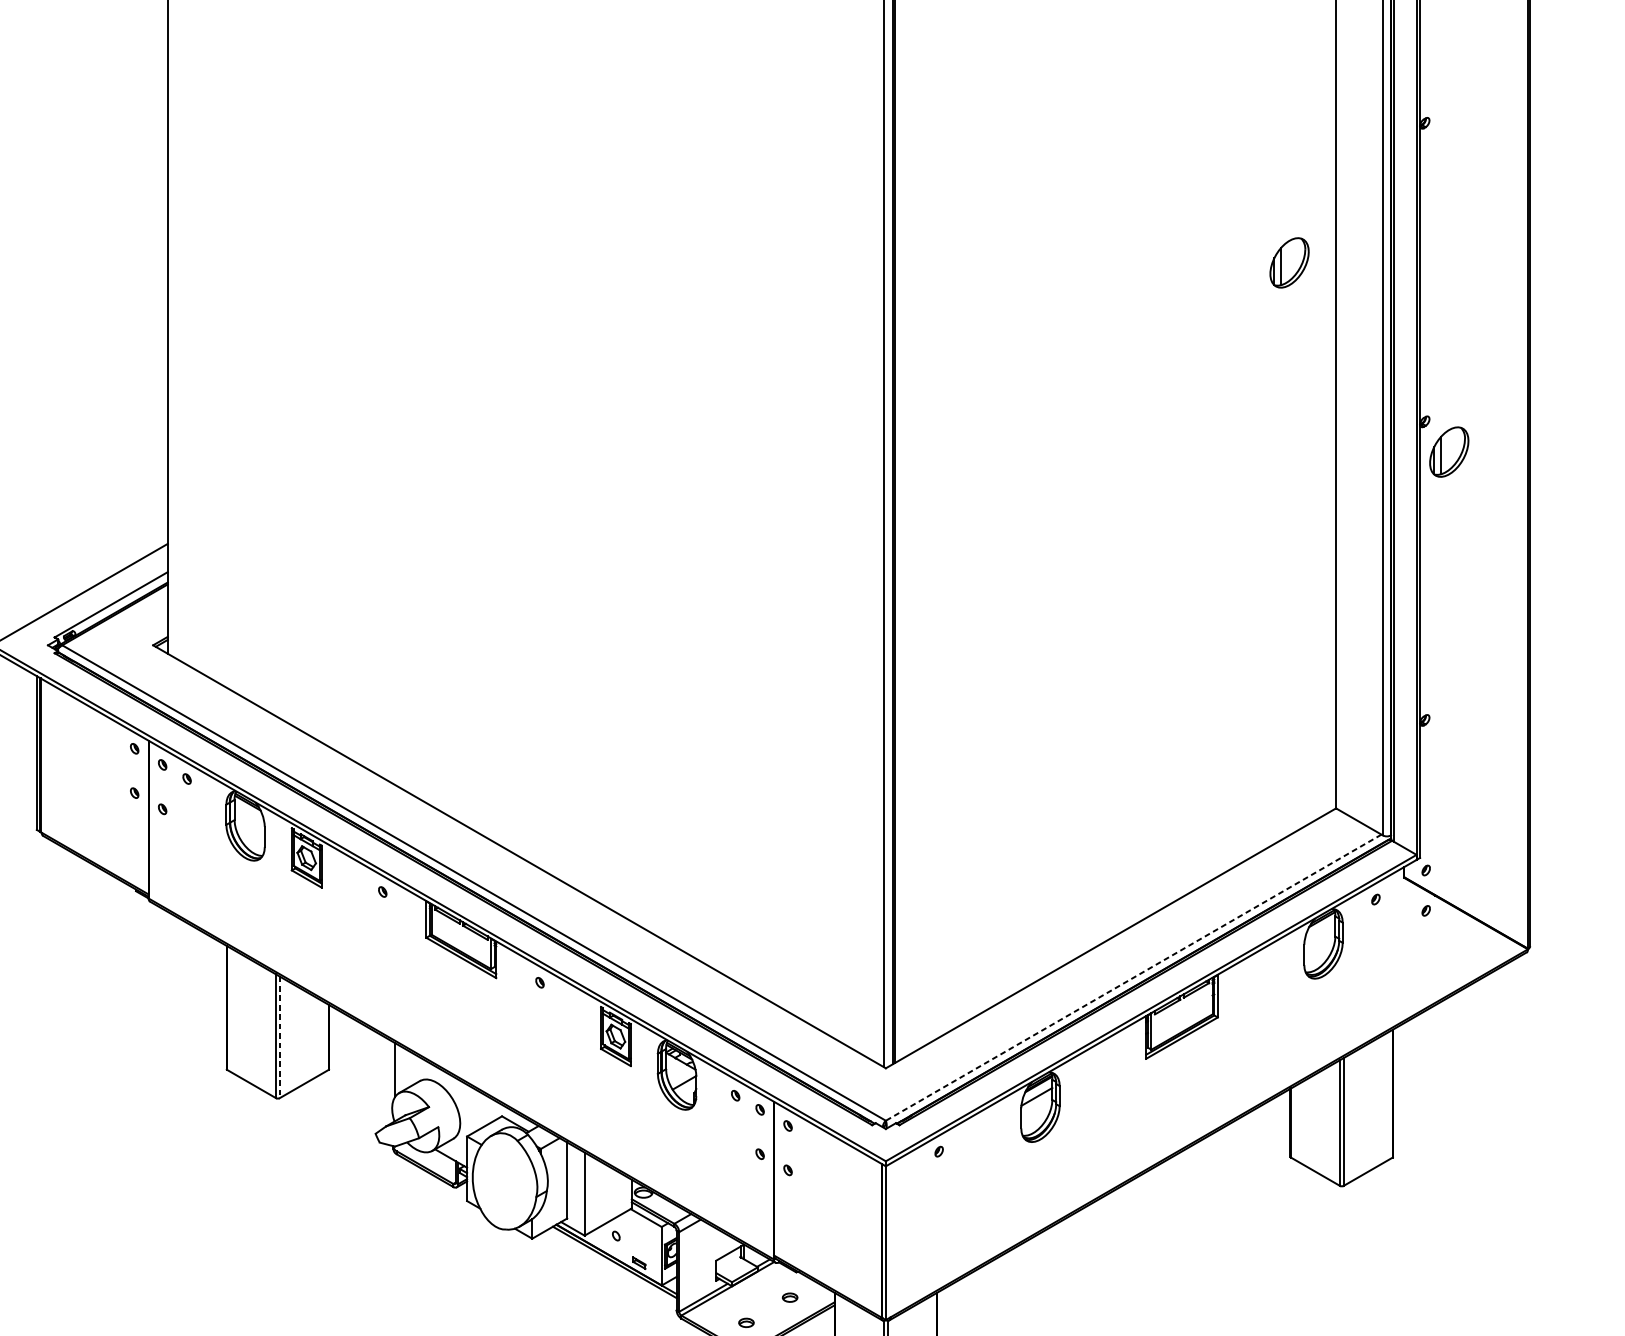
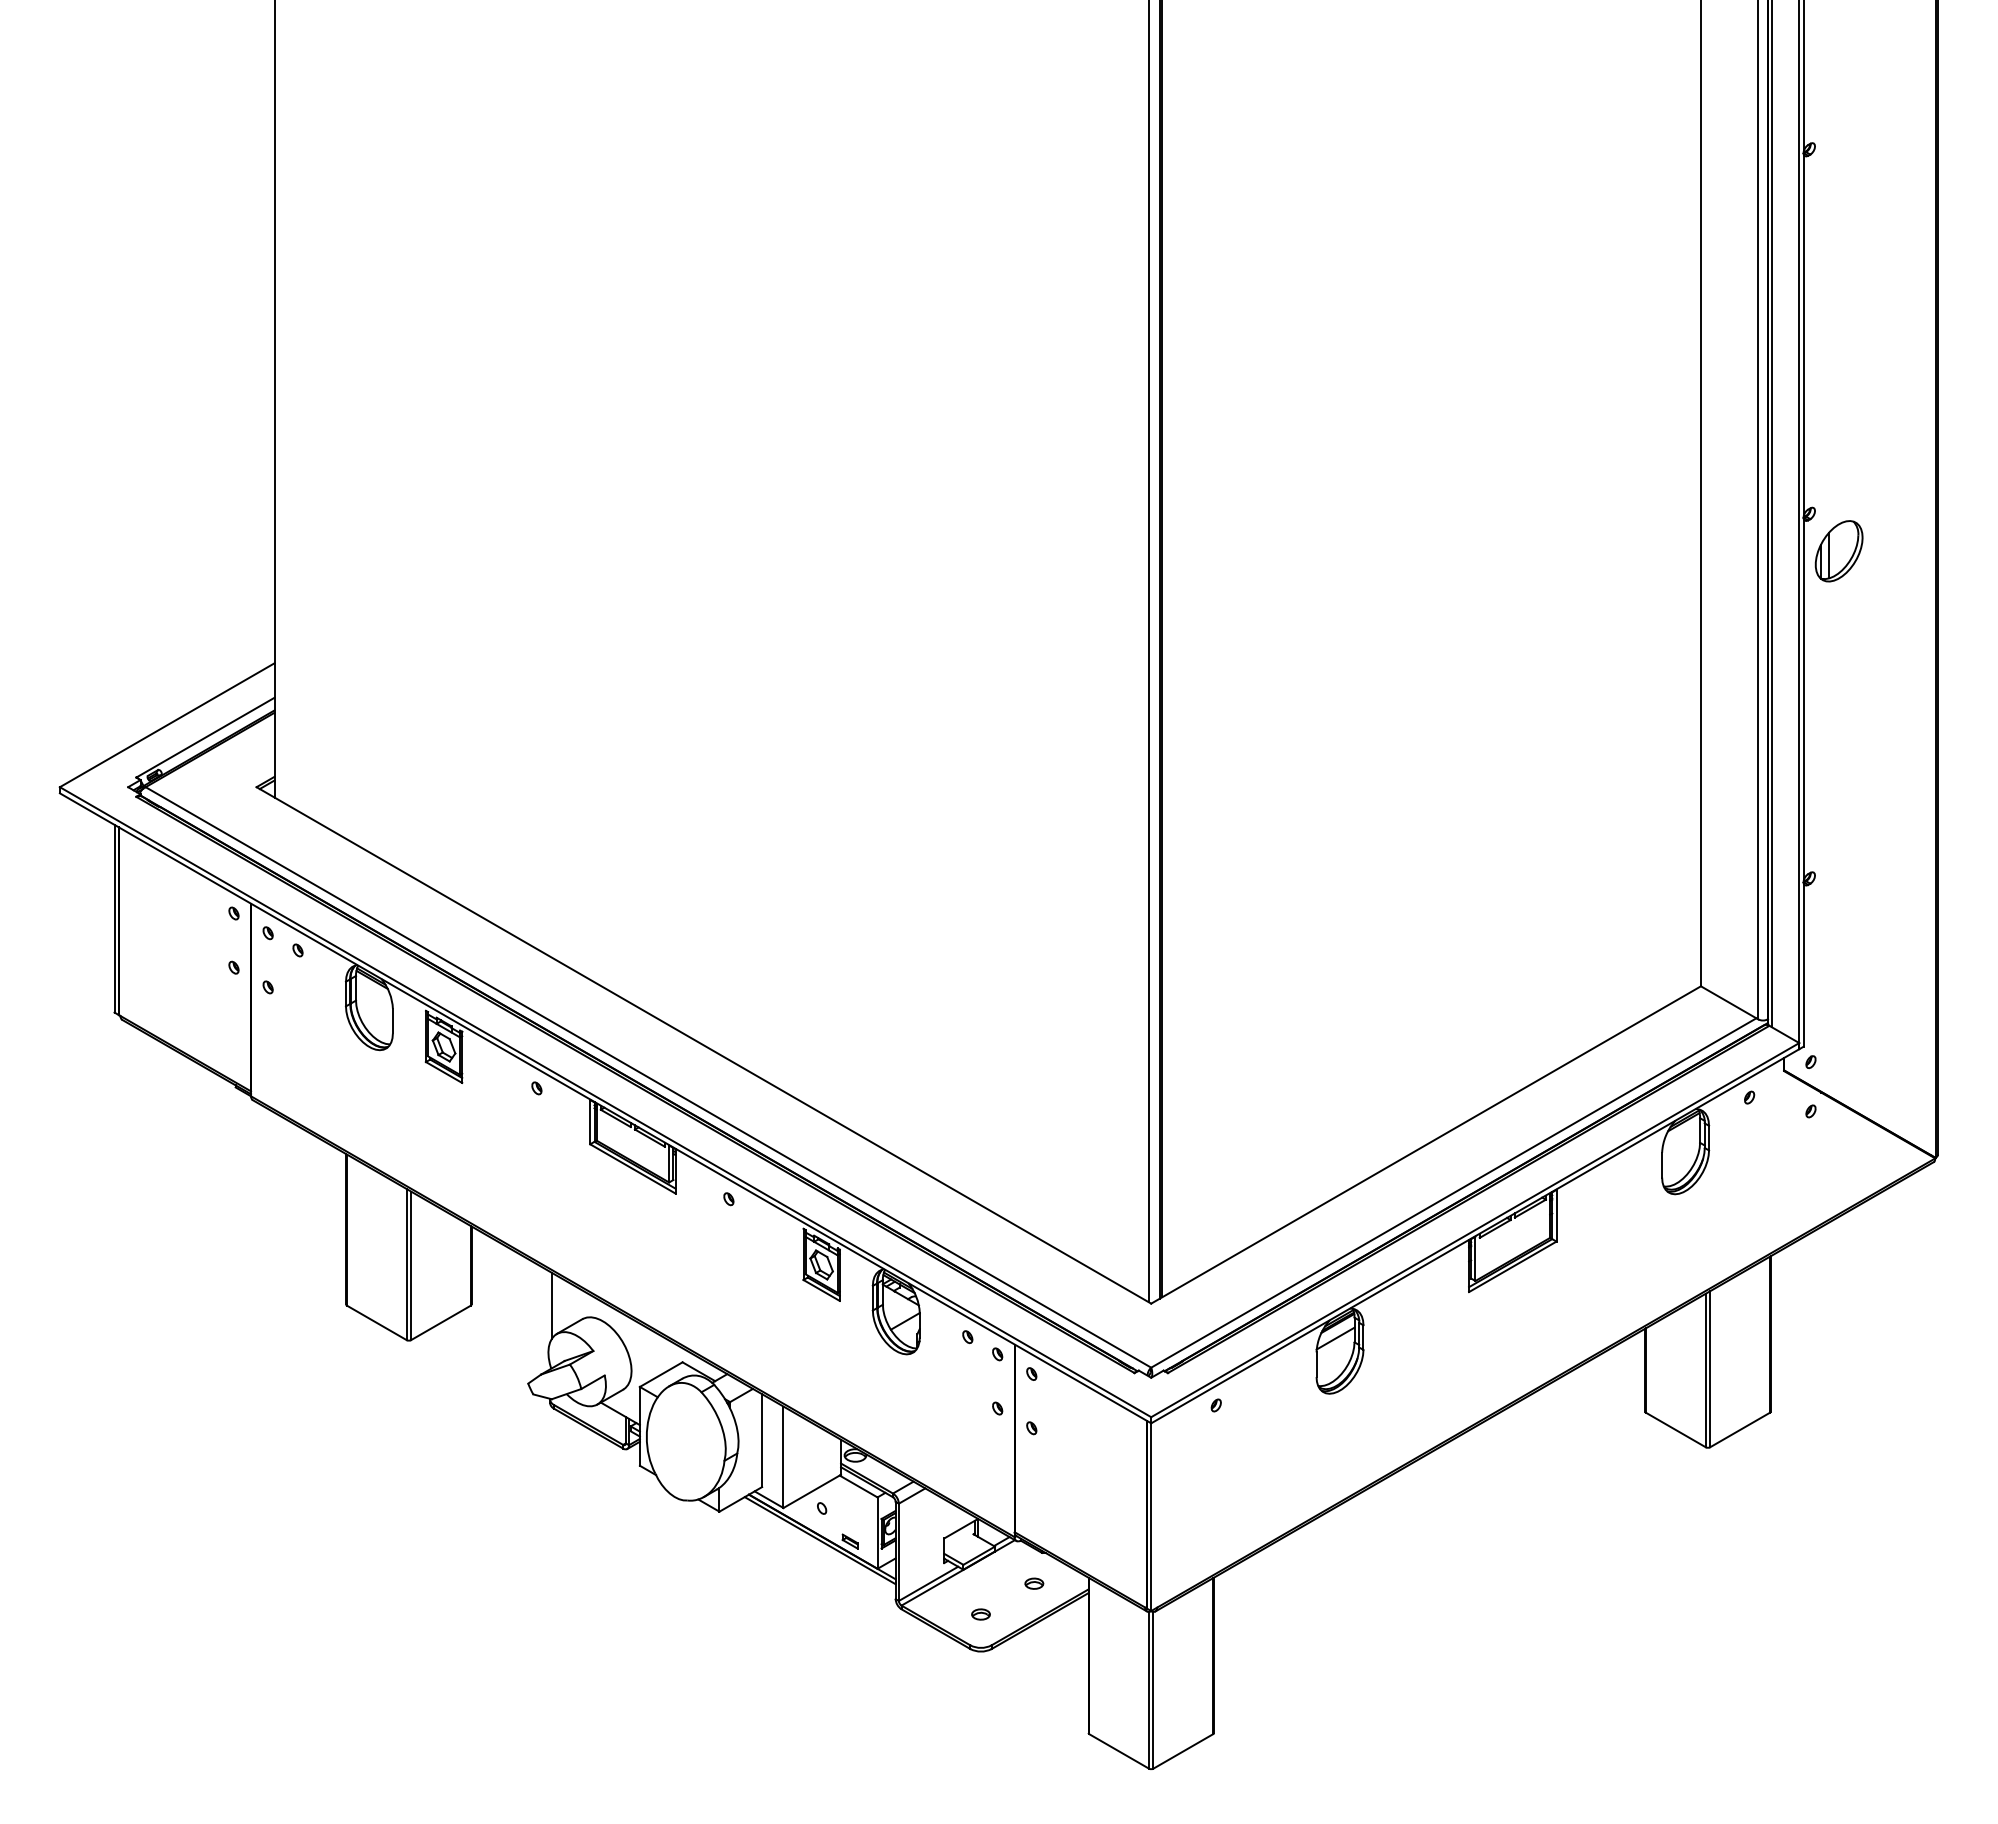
part: (1289, 263) -> (1643, 320), removed
line: (1133, 978) -> (1453, 1193), dashed -> solid
line: (280, 1037) -> (411, 1266), dashed -> solid

